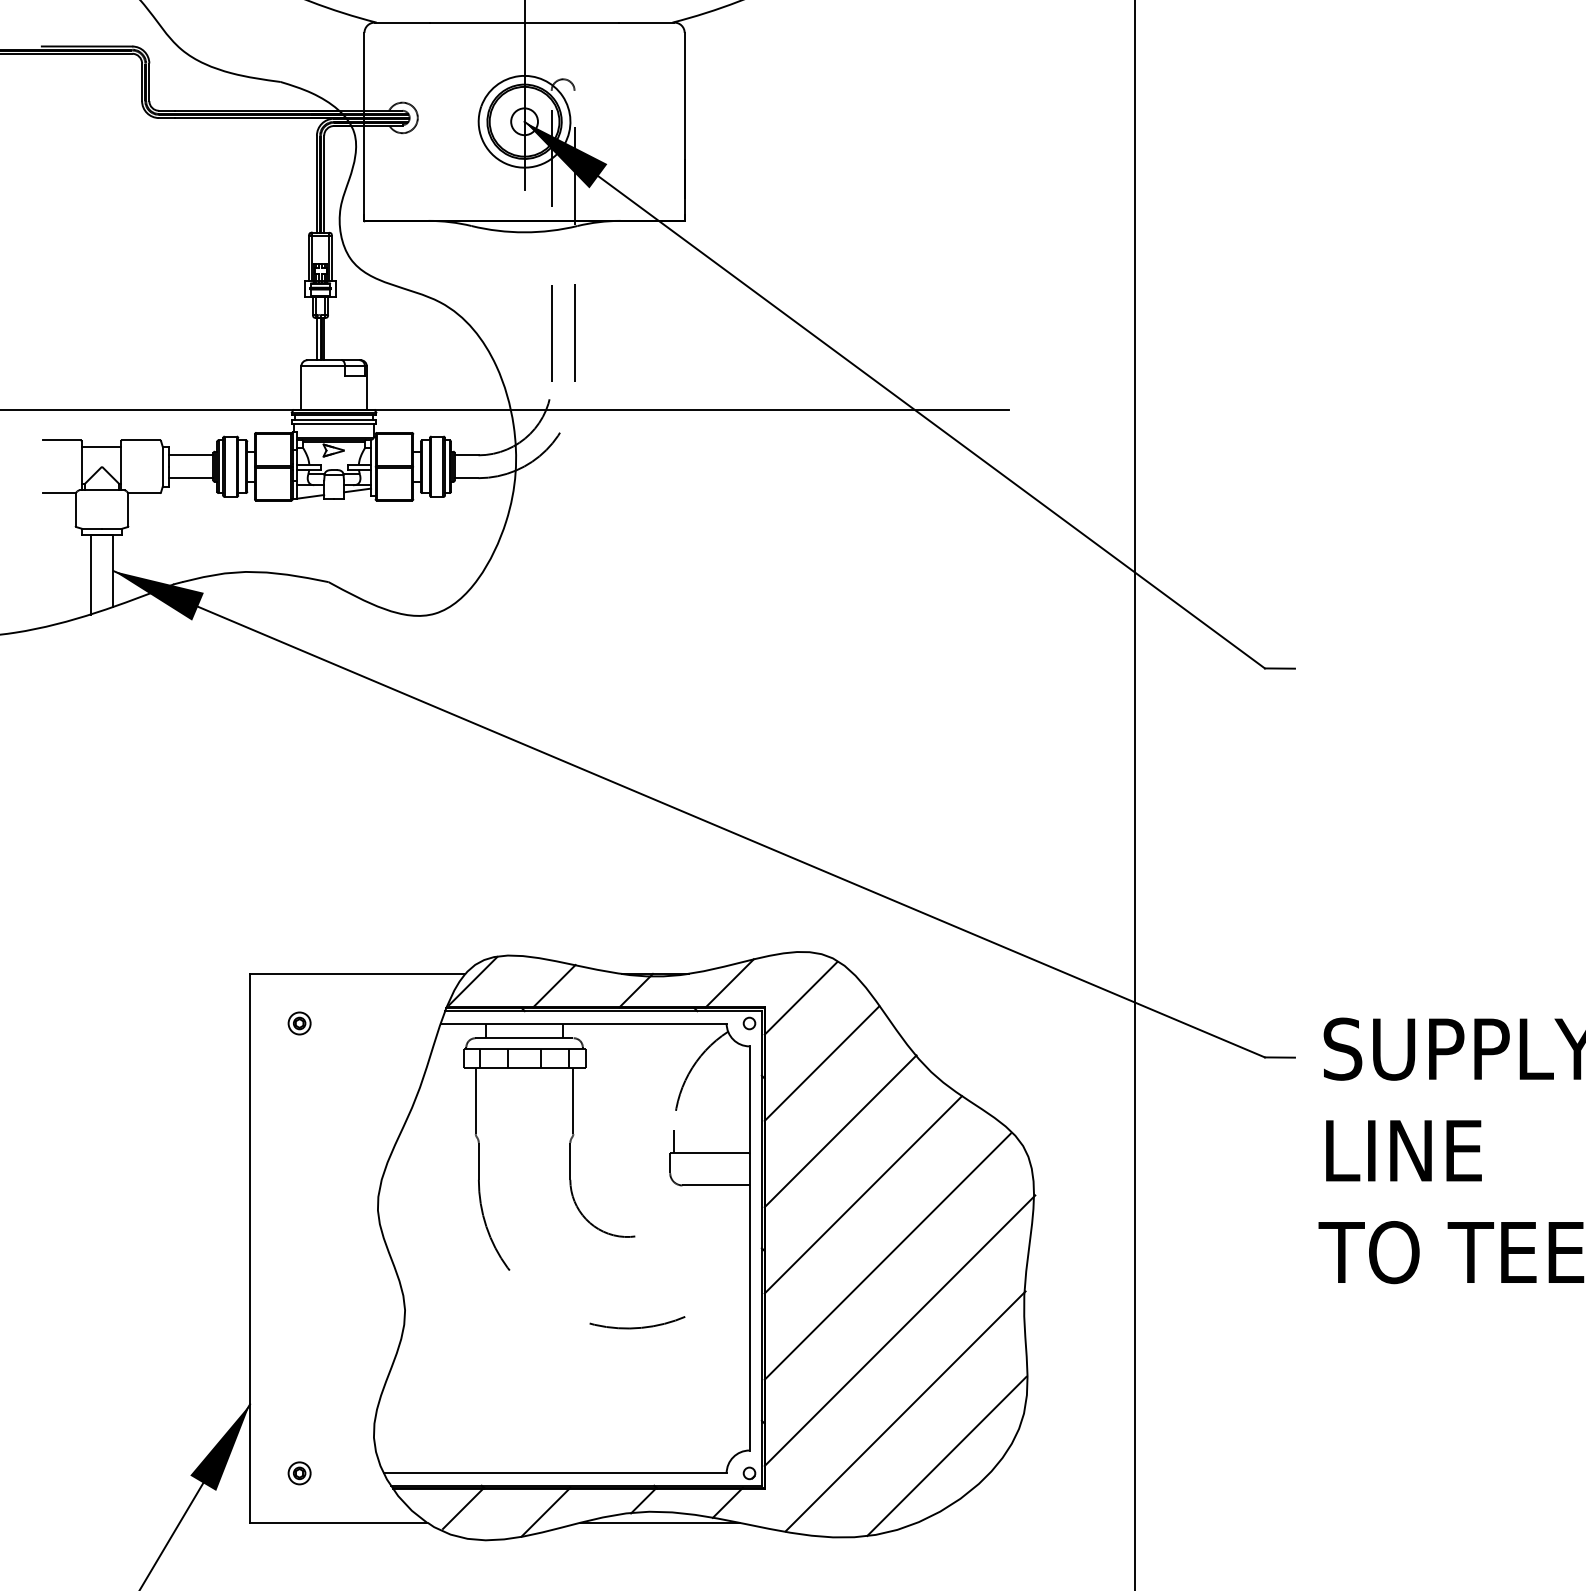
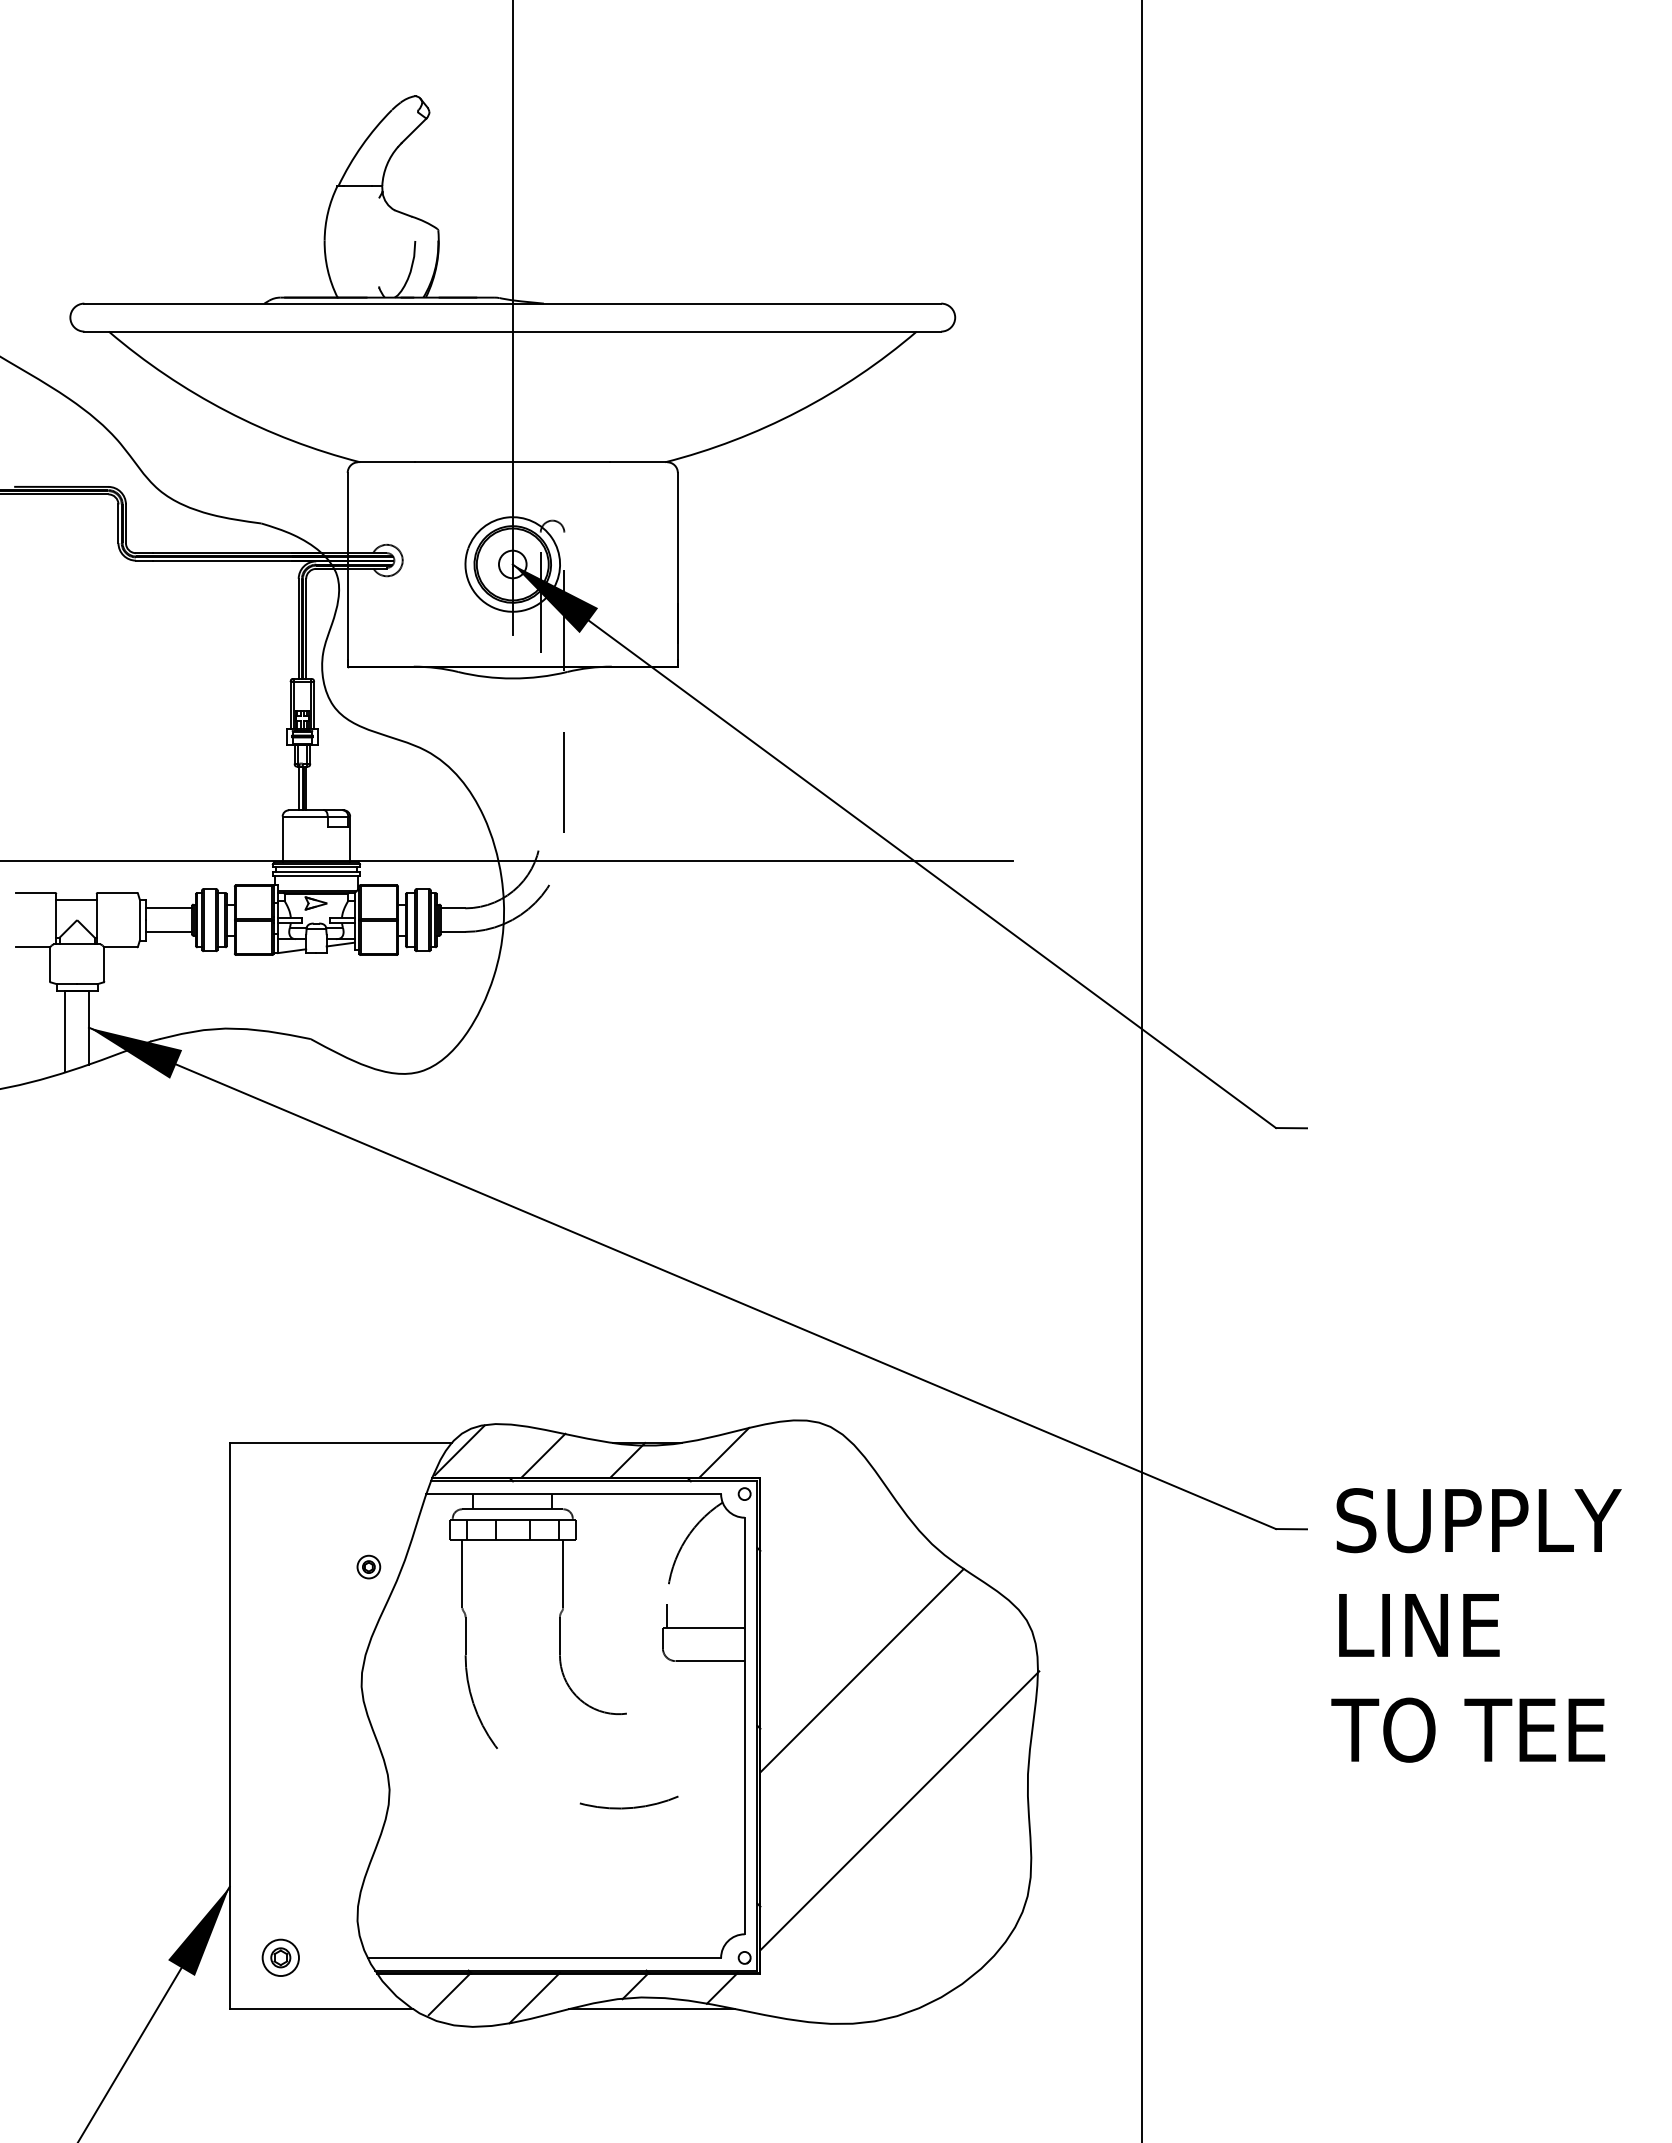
line: (551, 333) -> (540, 782), removed
line: (800, 997) -> (797, 1467), removed
part: (299, 1022) -> (368, 1566), moved
line: (822, 1063) -> (819, 1535), removed
line: (840, 1130) -> (838, 1604), removed
line: (888, 1256) -> (887, 1734), removed
line: (905, 1410) -> (905, 1893), removed
line: (947, 1456) -> (948, 1940), removed
part: (299, 1472) -> (280, 1957), size x1.6

